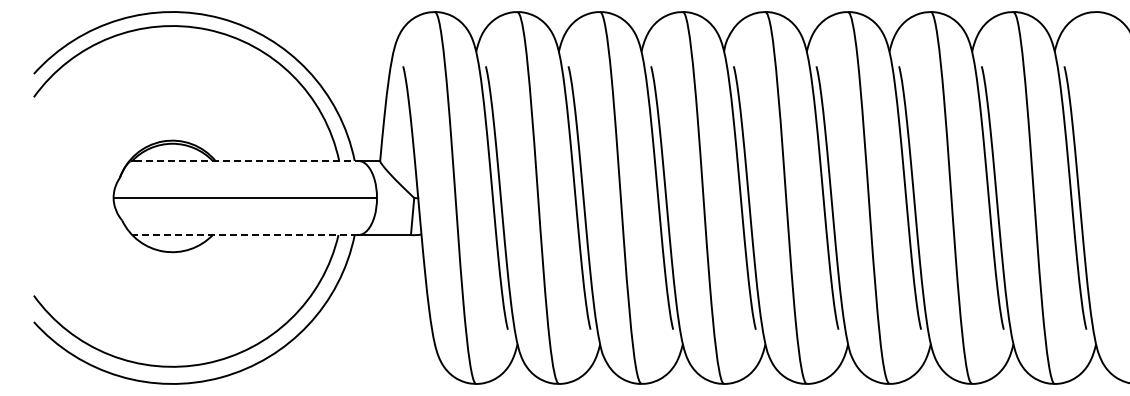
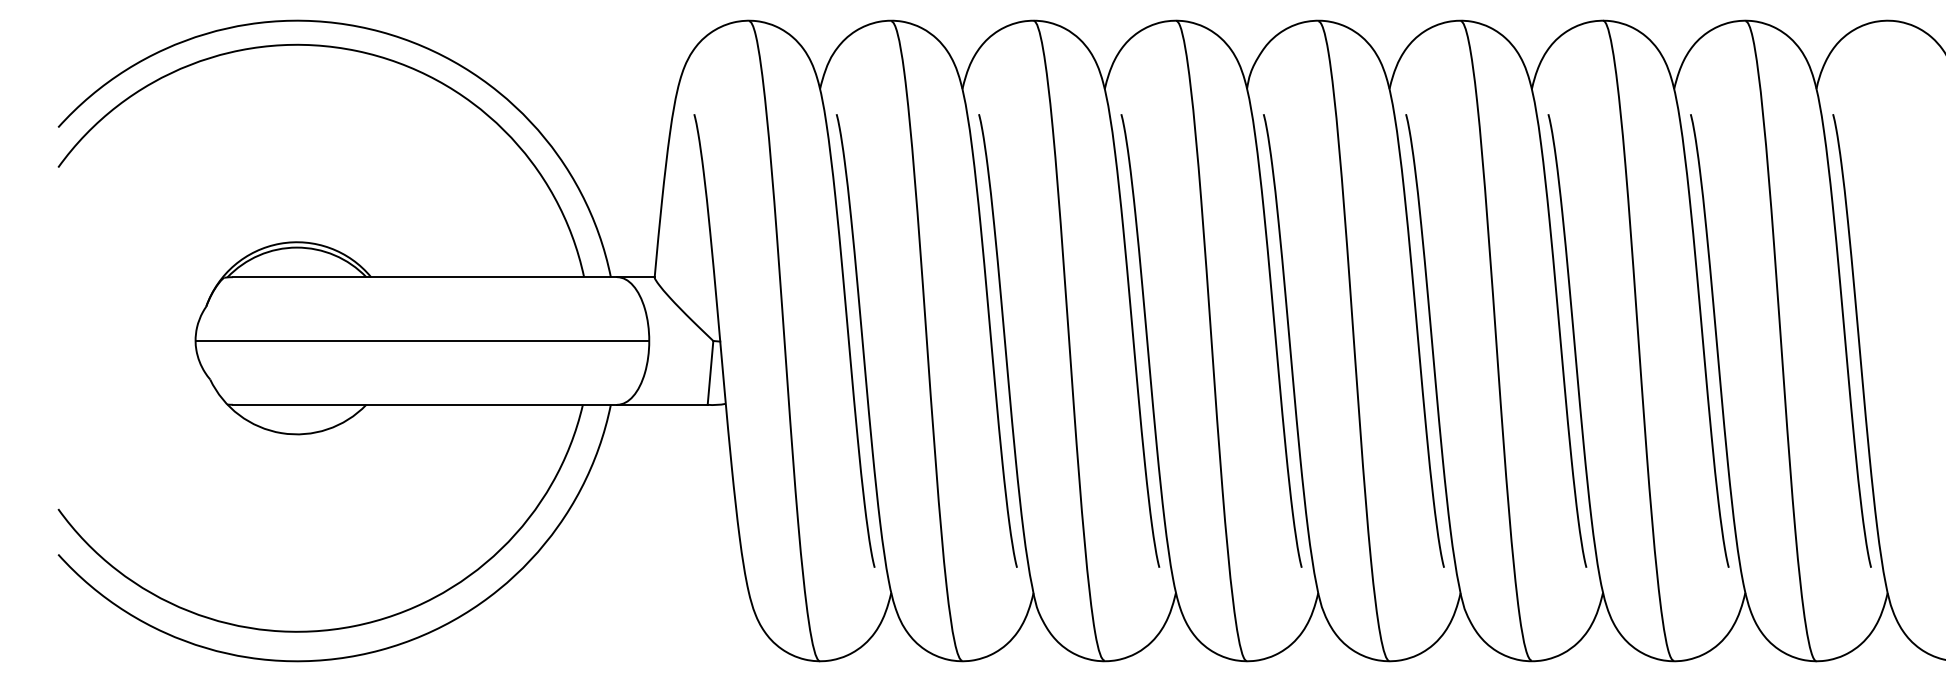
line: (246, 160) -> (424, 276), dashed -> solid
line: (246, 235) -> (424, 405), dashed -> solid

